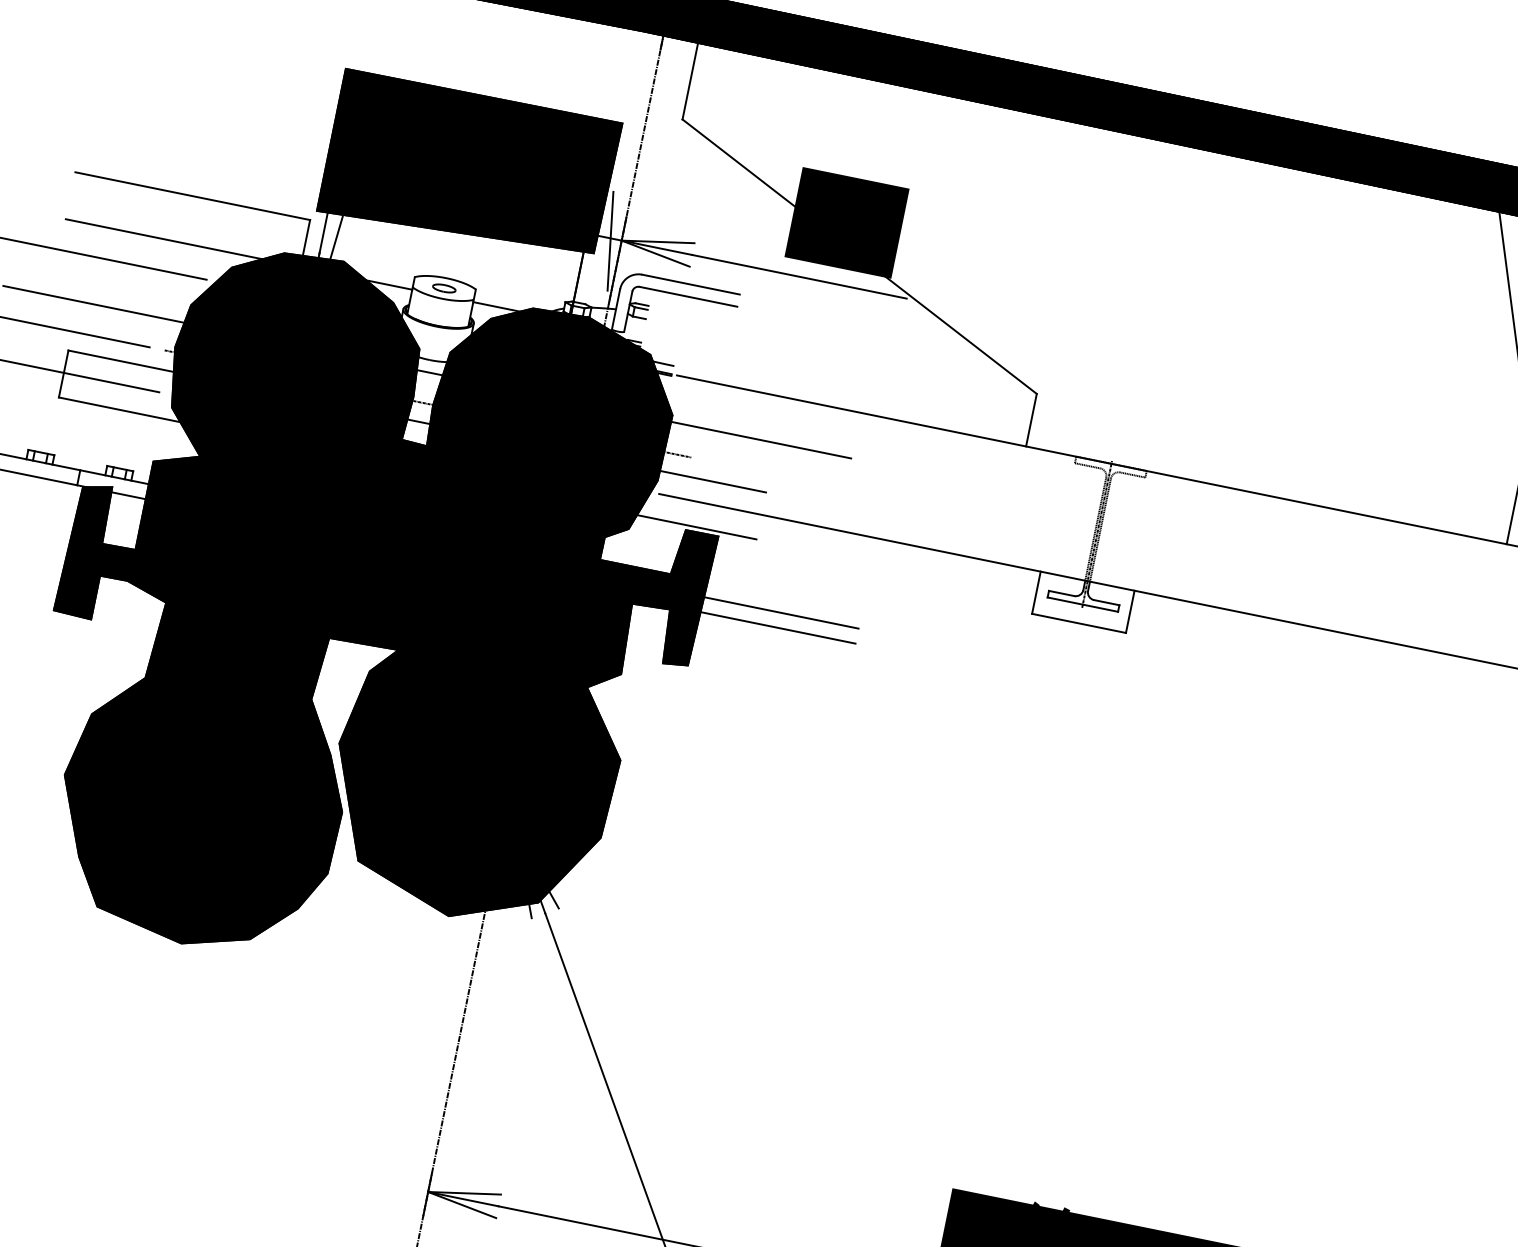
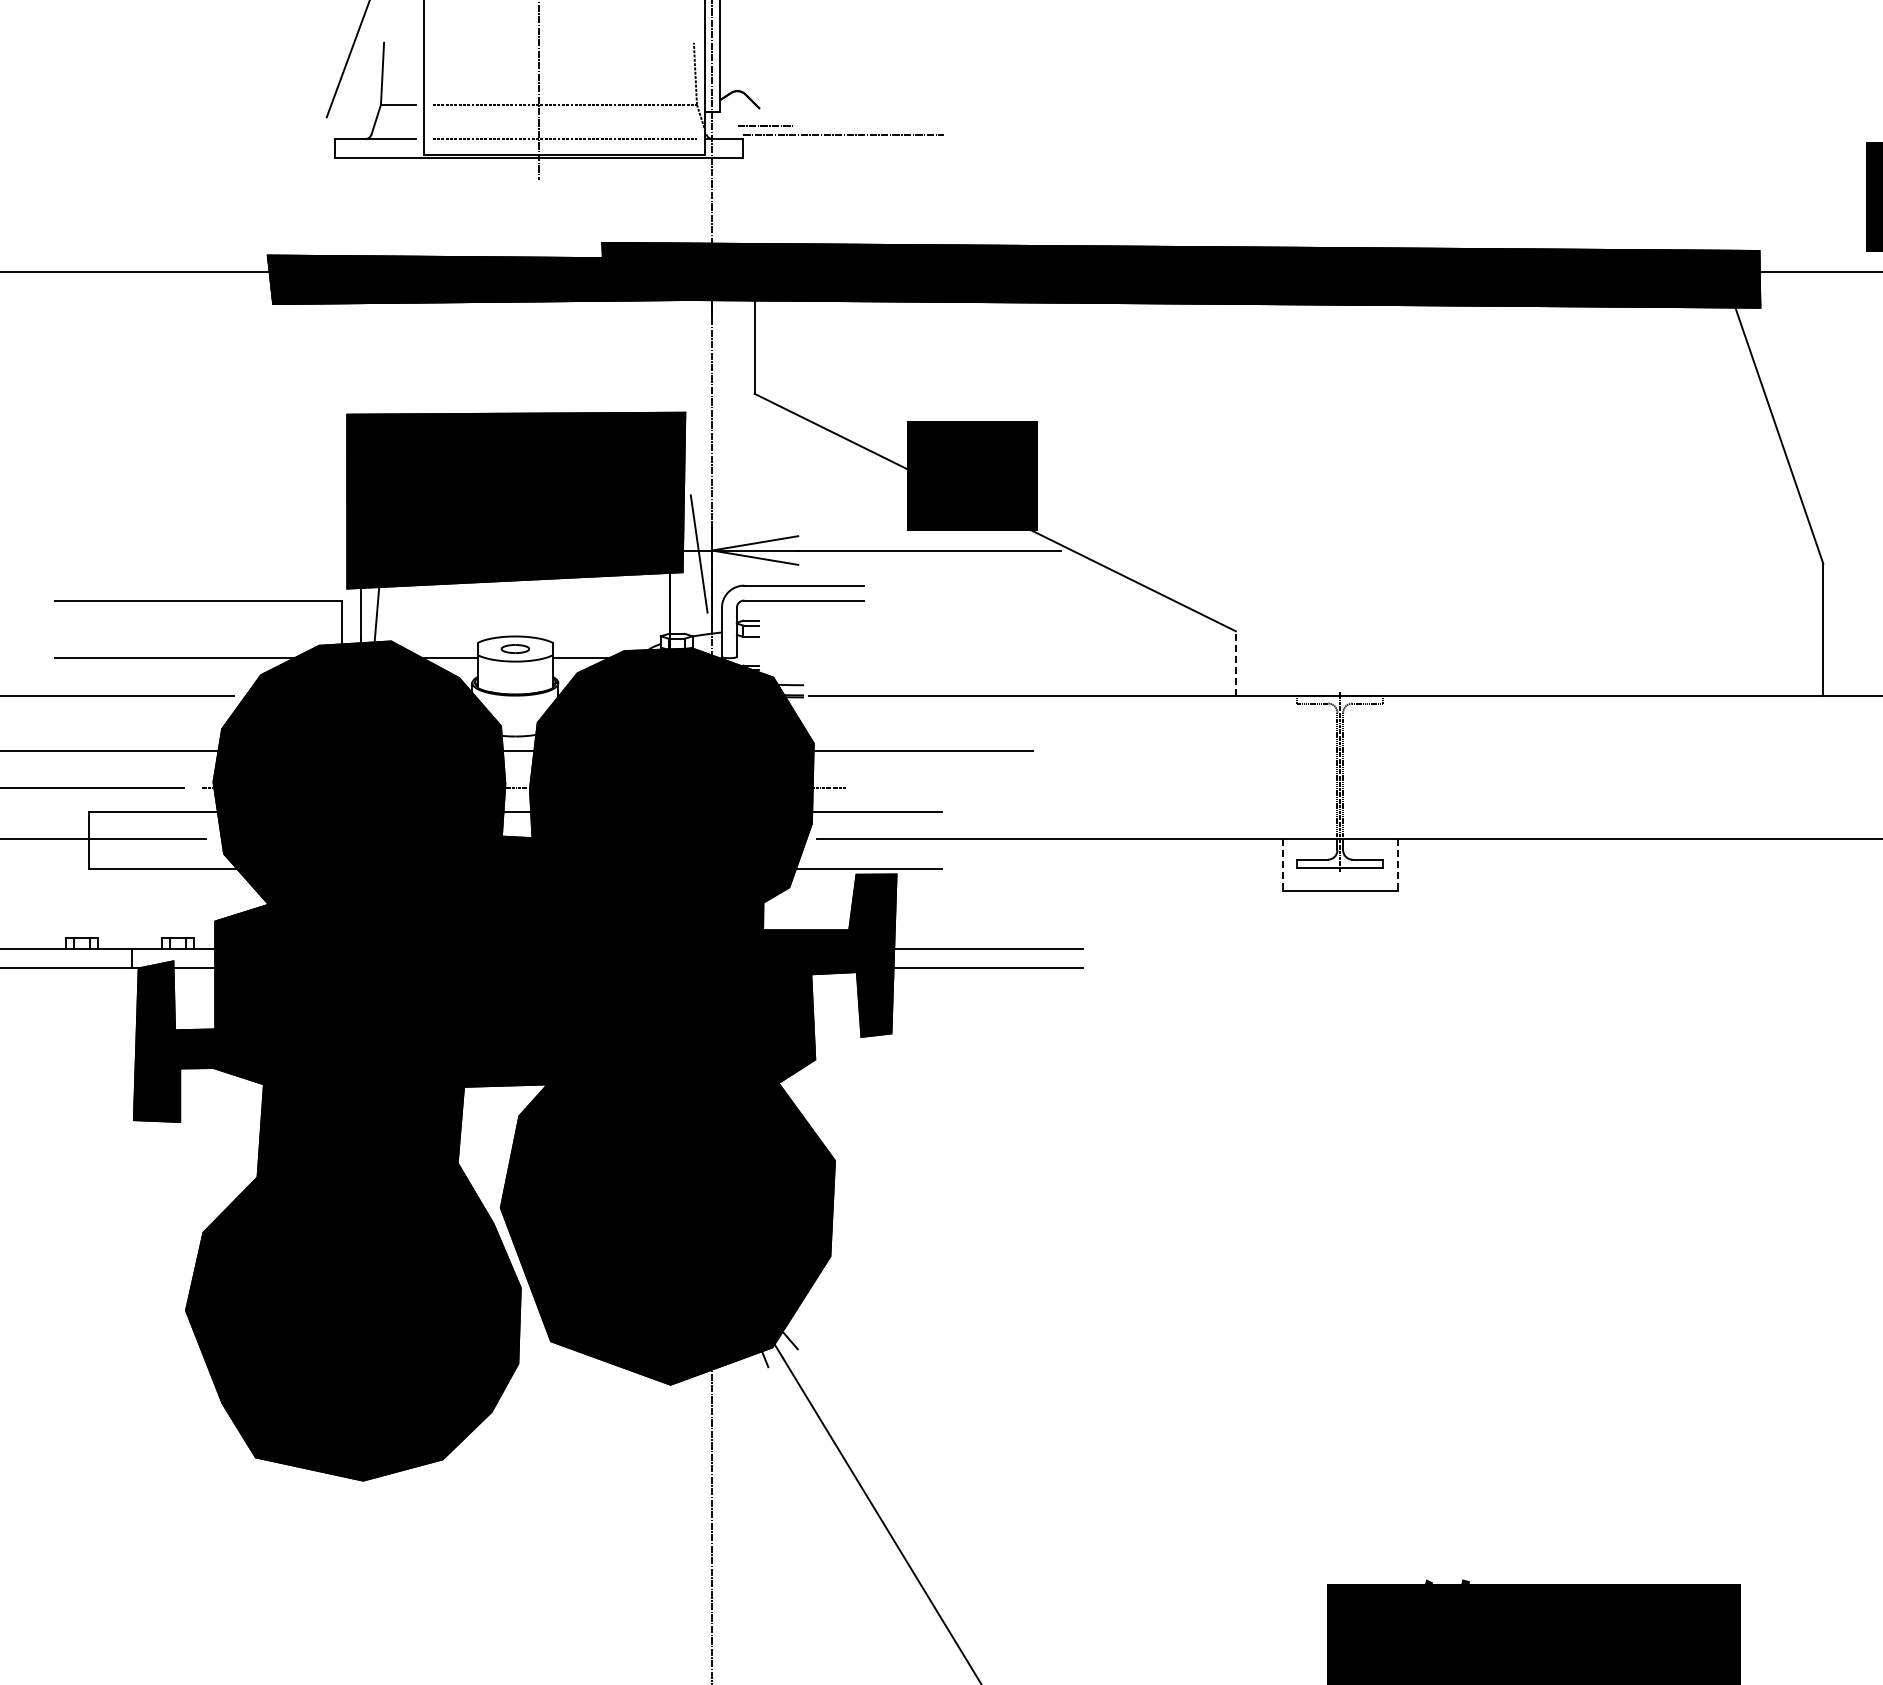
line: (1031, 419) -> (1235, 662), solid -> dashed
line: (1036, 592) -> (1282, 864), solid -> dashed
line: (1130, 611) -> (1397, 864), solid -> dashed

